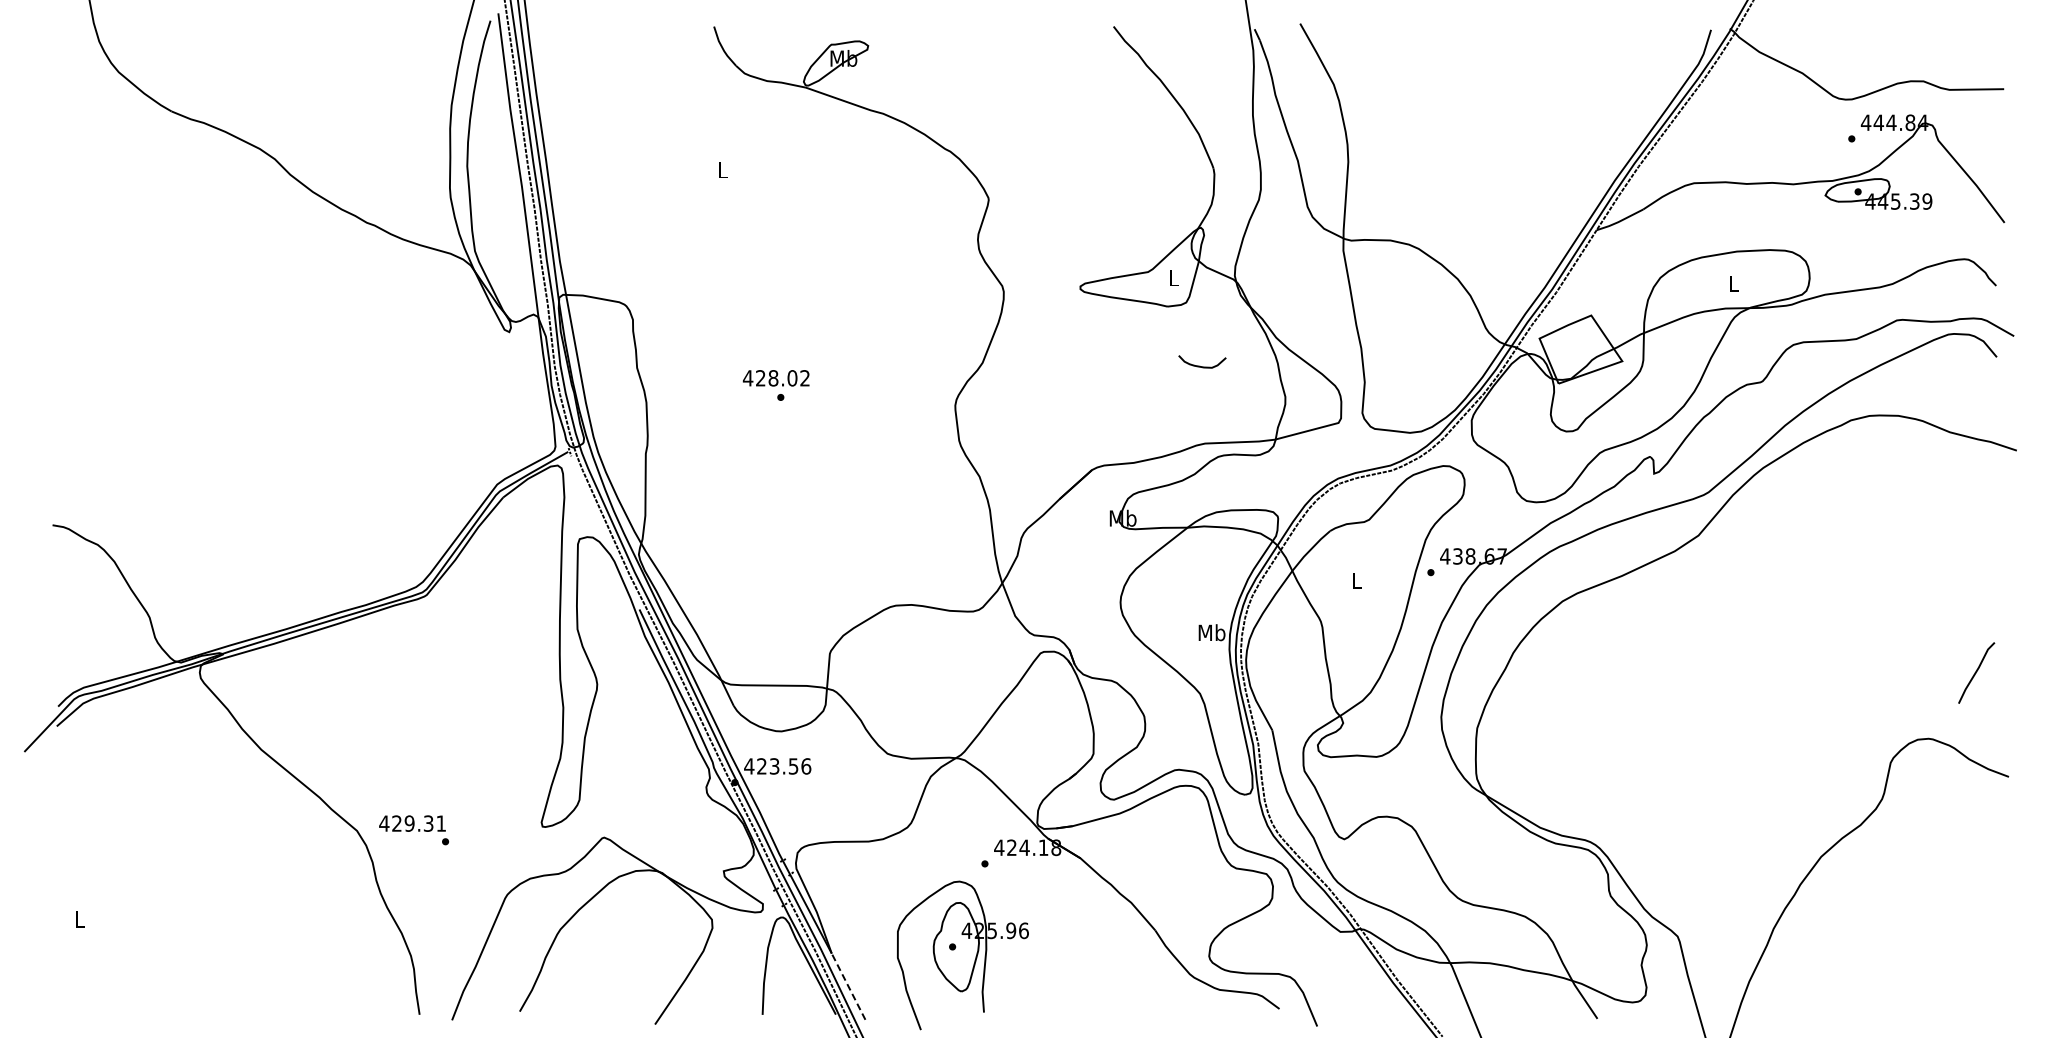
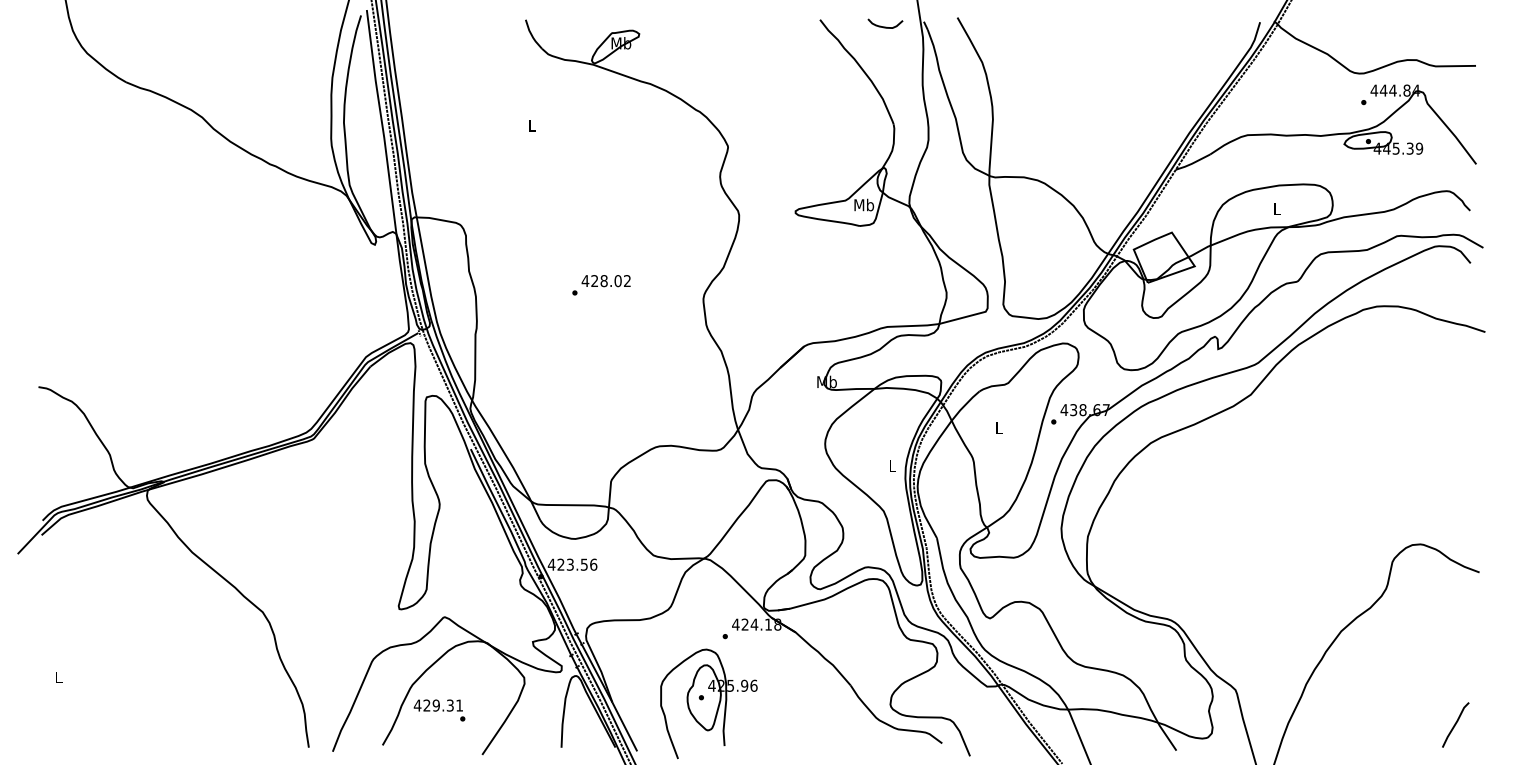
text: (1173, 277) -> (864, 204), L -> Mb
curve: (1199, 365) -> (883, 26), moved
text: (775, 378) -> (605, 281), moved
text: (1211, 632) -> (892, 466), Mb -> L
line: (1976, 672) -> (1455, 724), moved
text: (414, 830) -> (439, 710), moved
line: (848, 986) -> (624, 726), dashed -> solid

